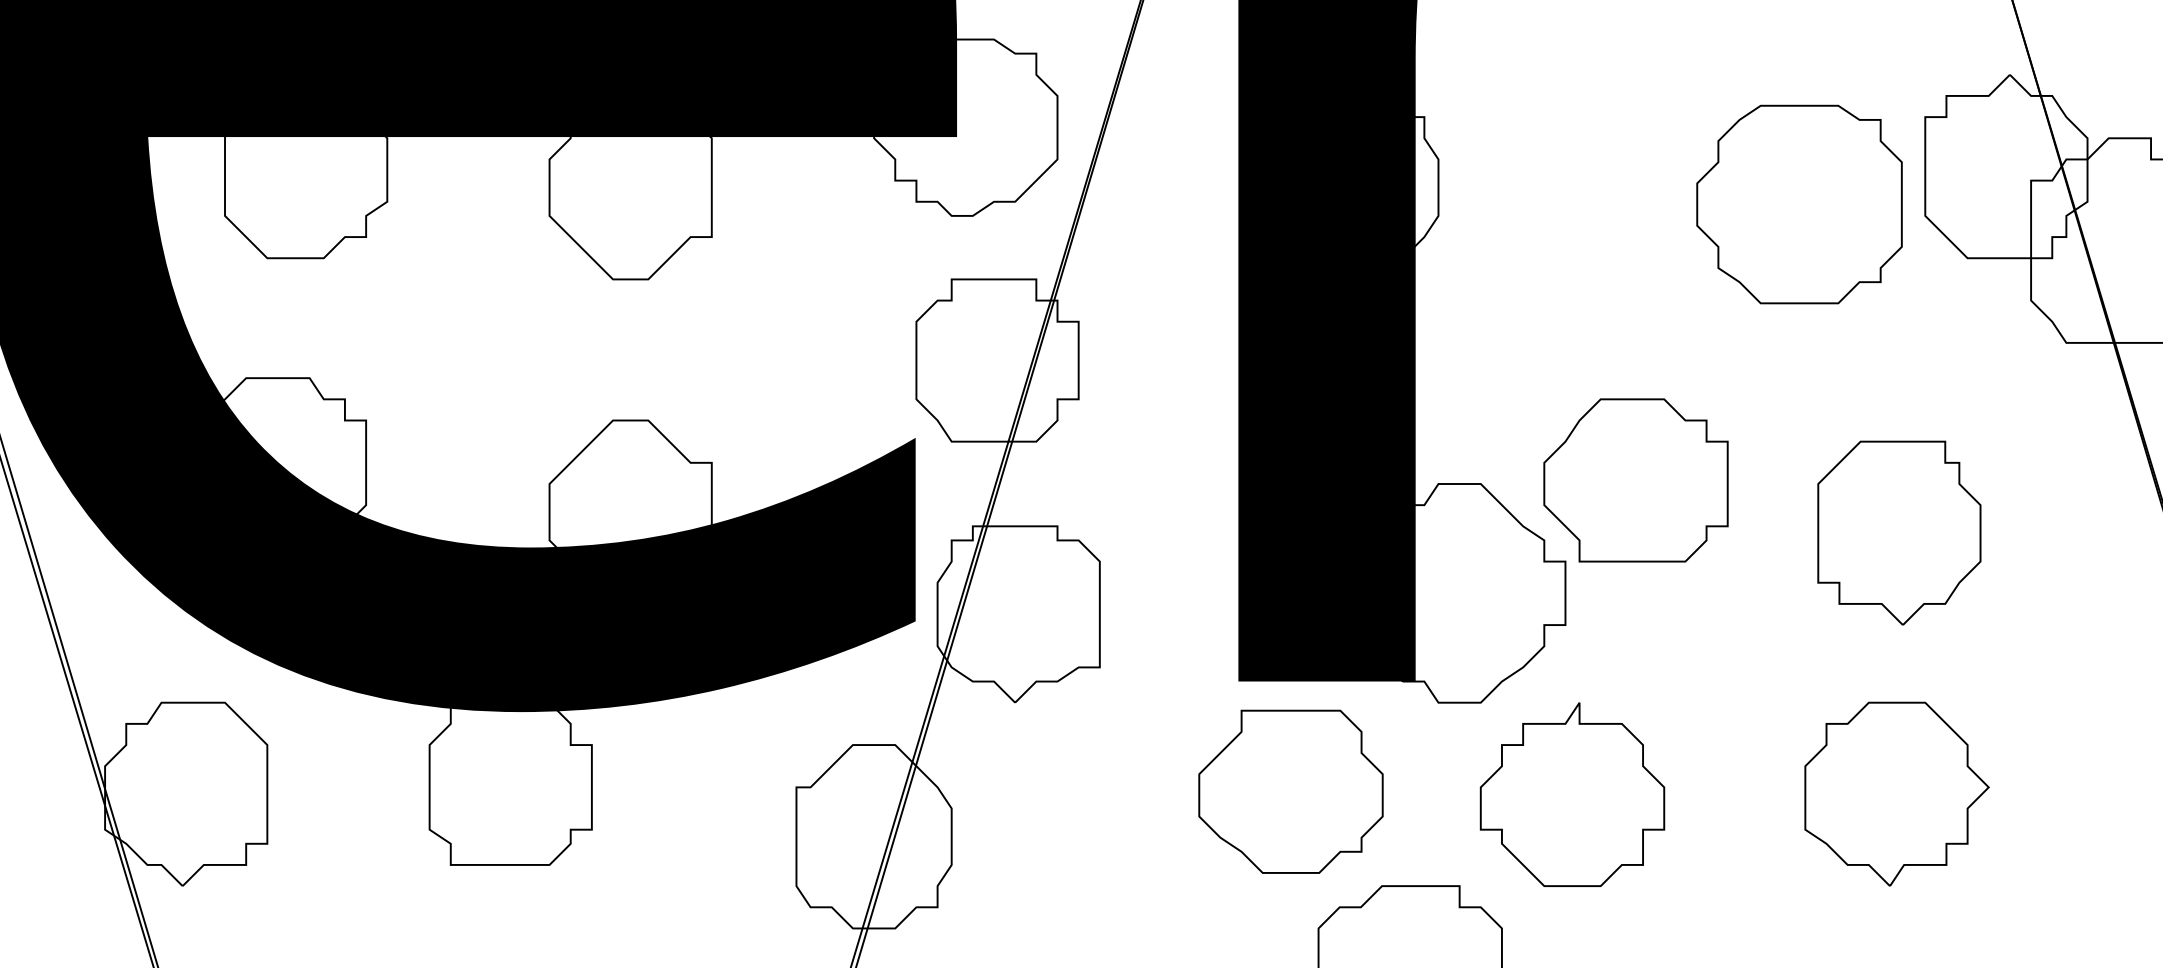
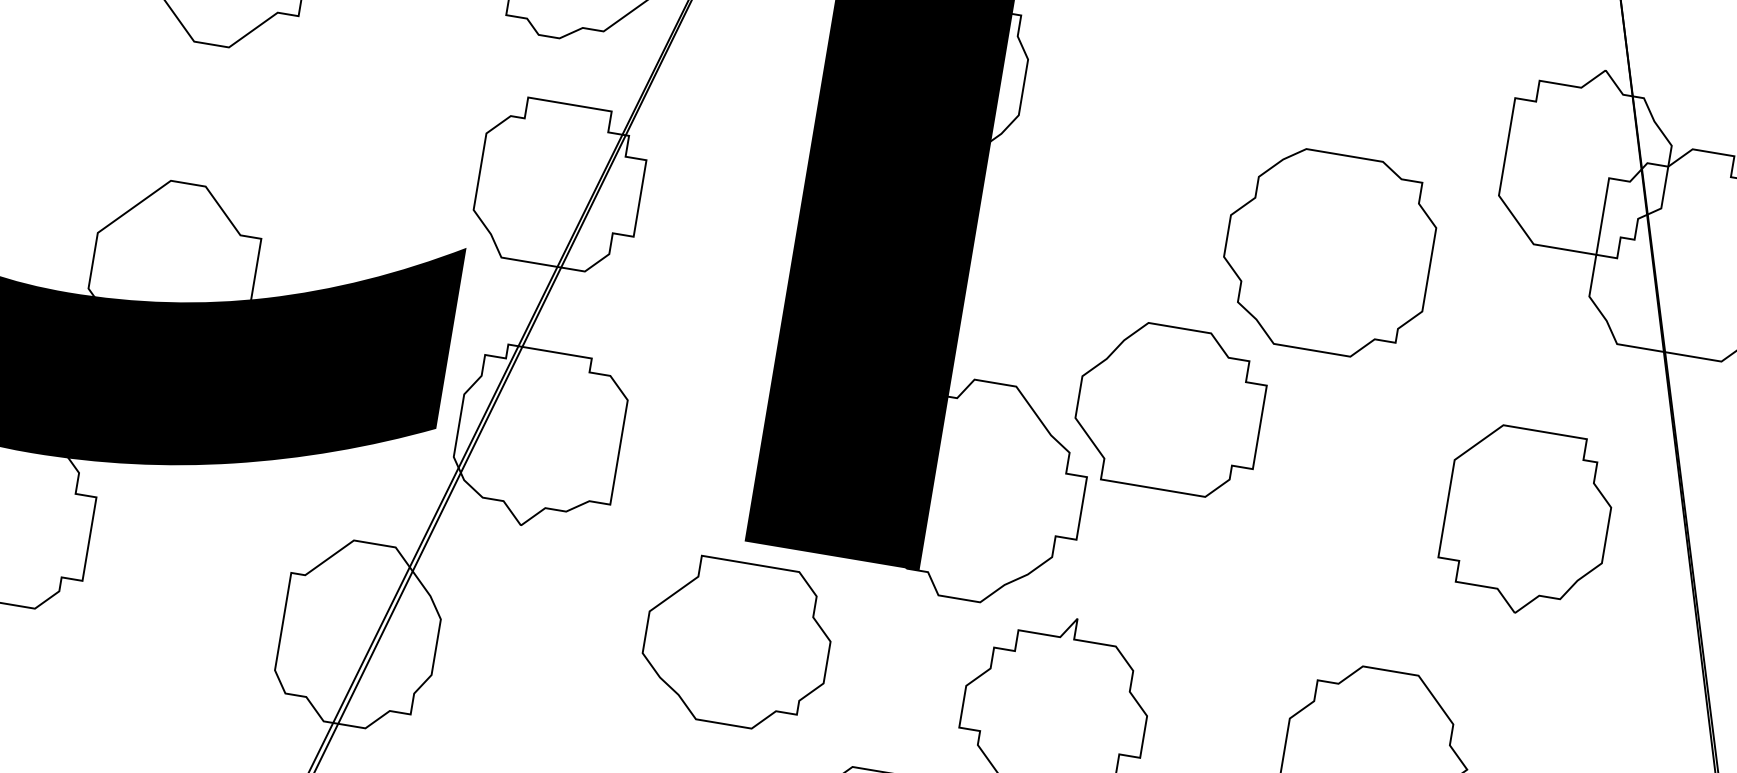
part: (1799, 204) -> (1328, 252), moved
part: (1899, 532) -> (1526, 521), moved
part: (1290, 791) -> (736, 643), moved

